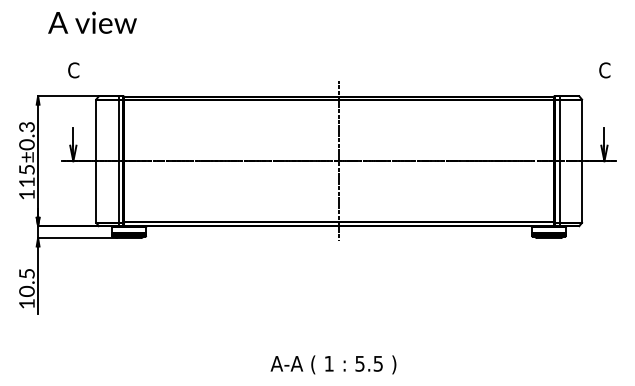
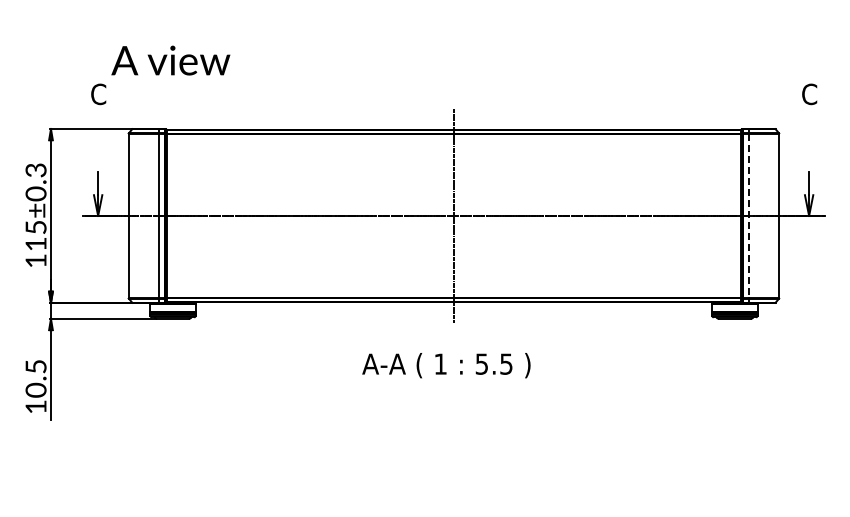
text: (92, 22) -> (170, 60), moved
line: (559, 161) -> (748, 216), solid -> dashed
text: (333, 364) -> (446, 365), moved

